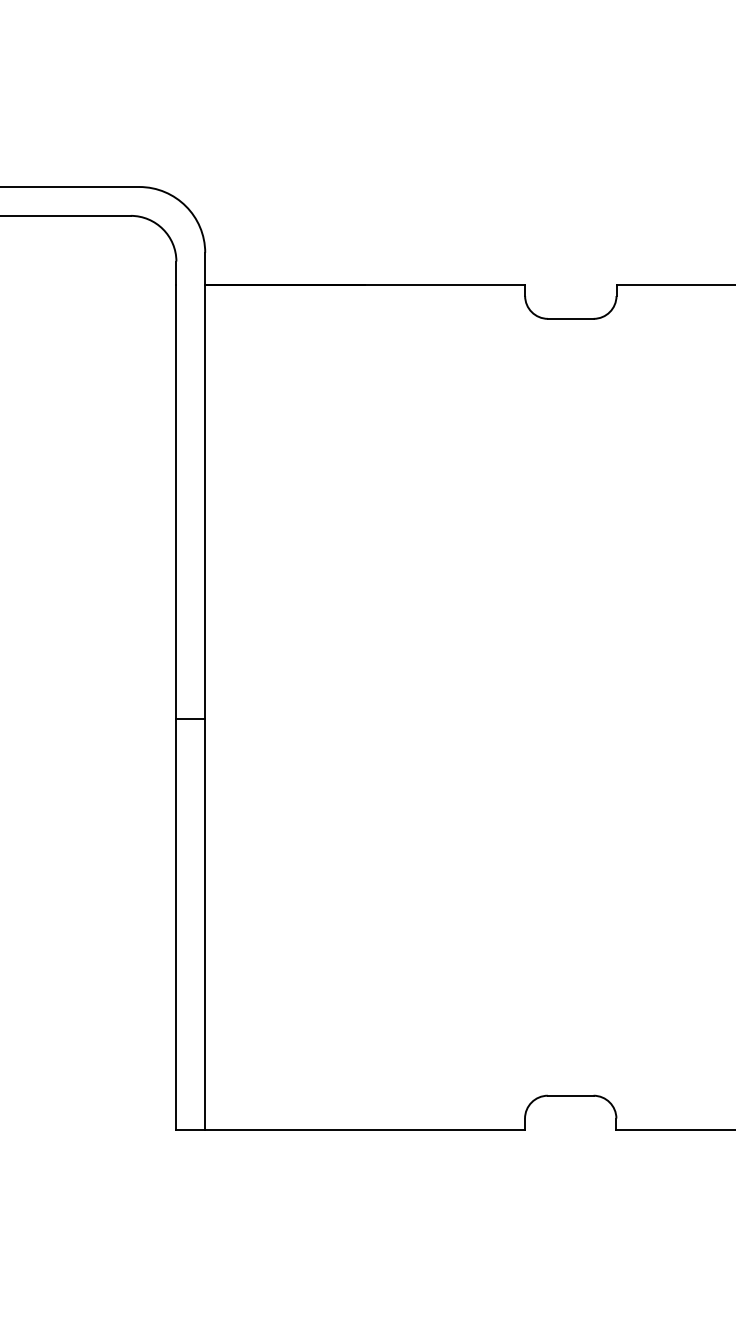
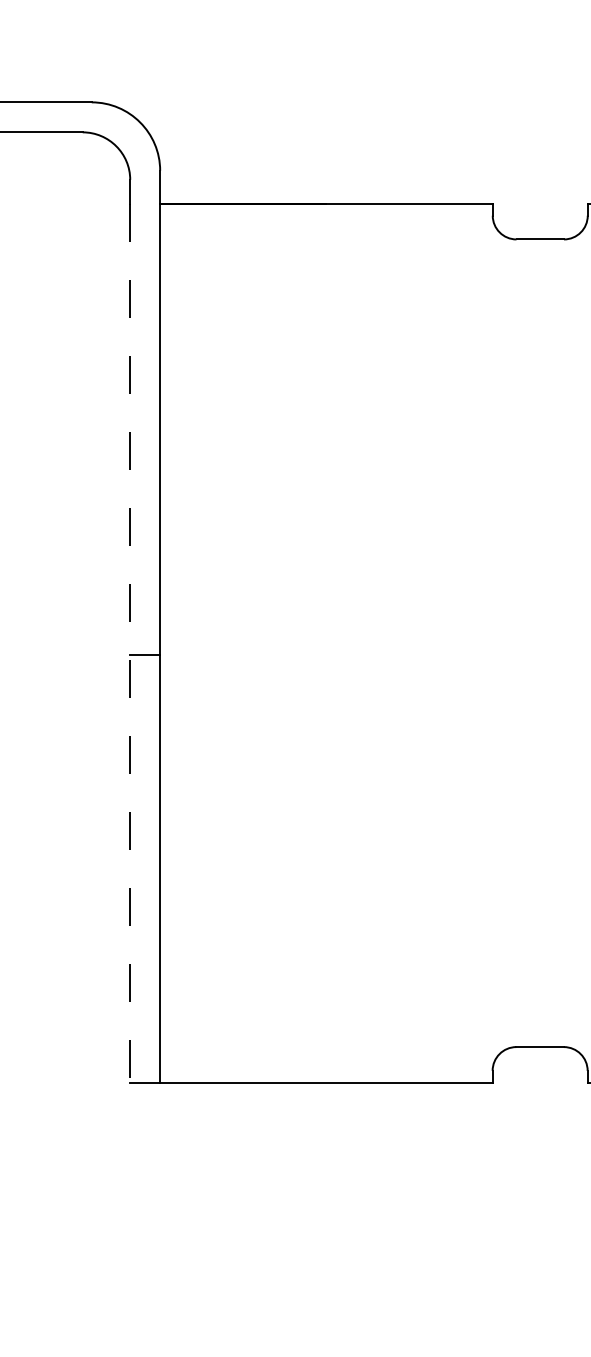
line: (176, 707) -> (130, 643), solid -> dashed

